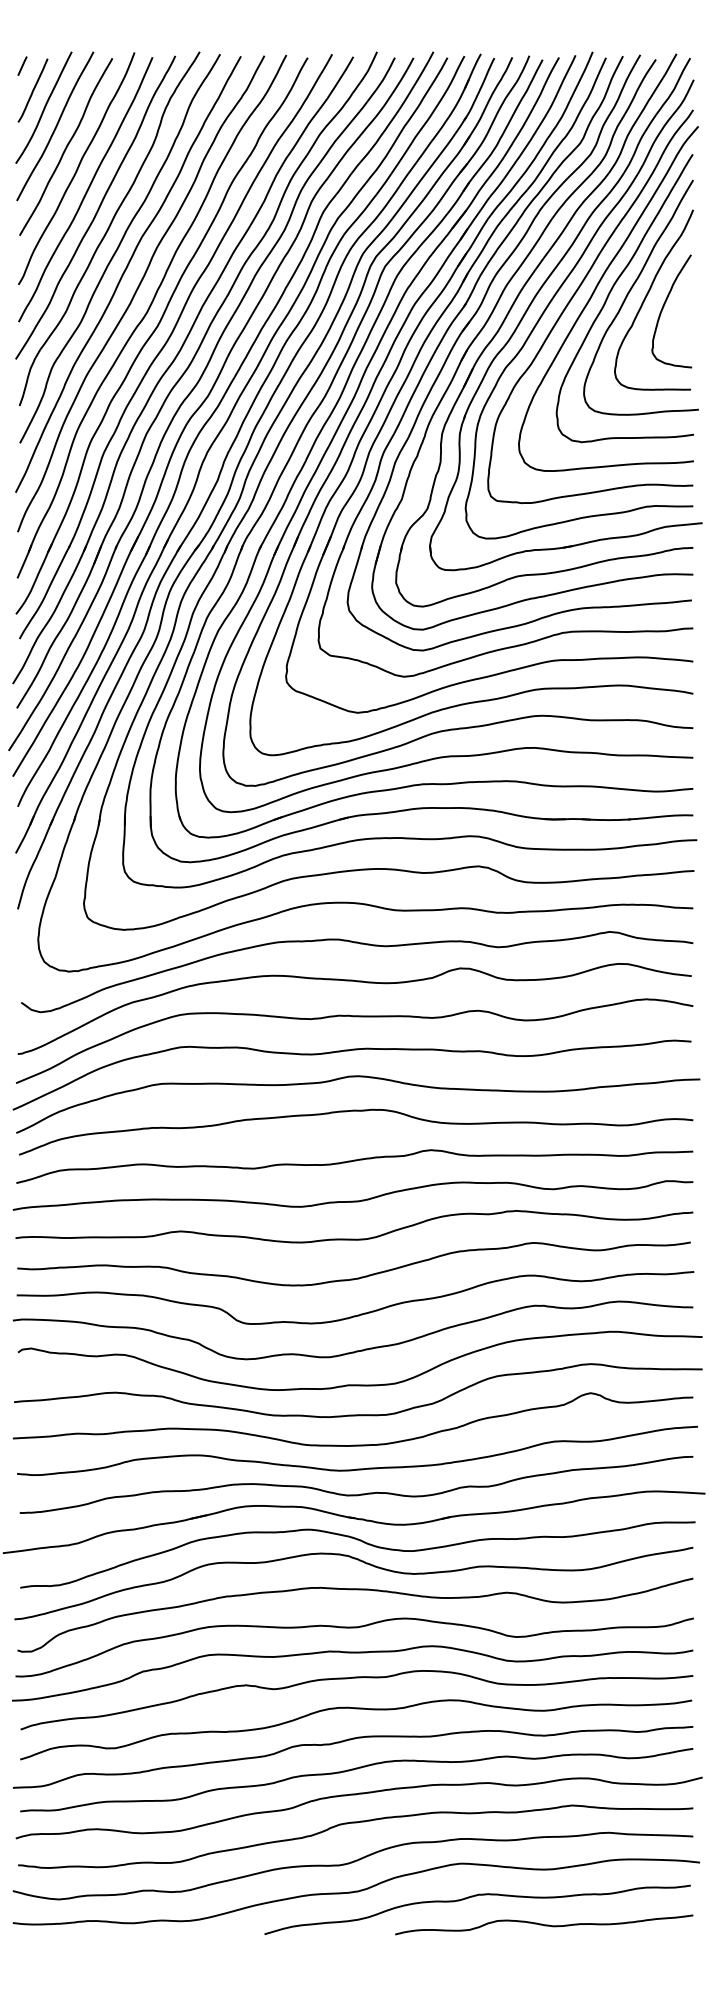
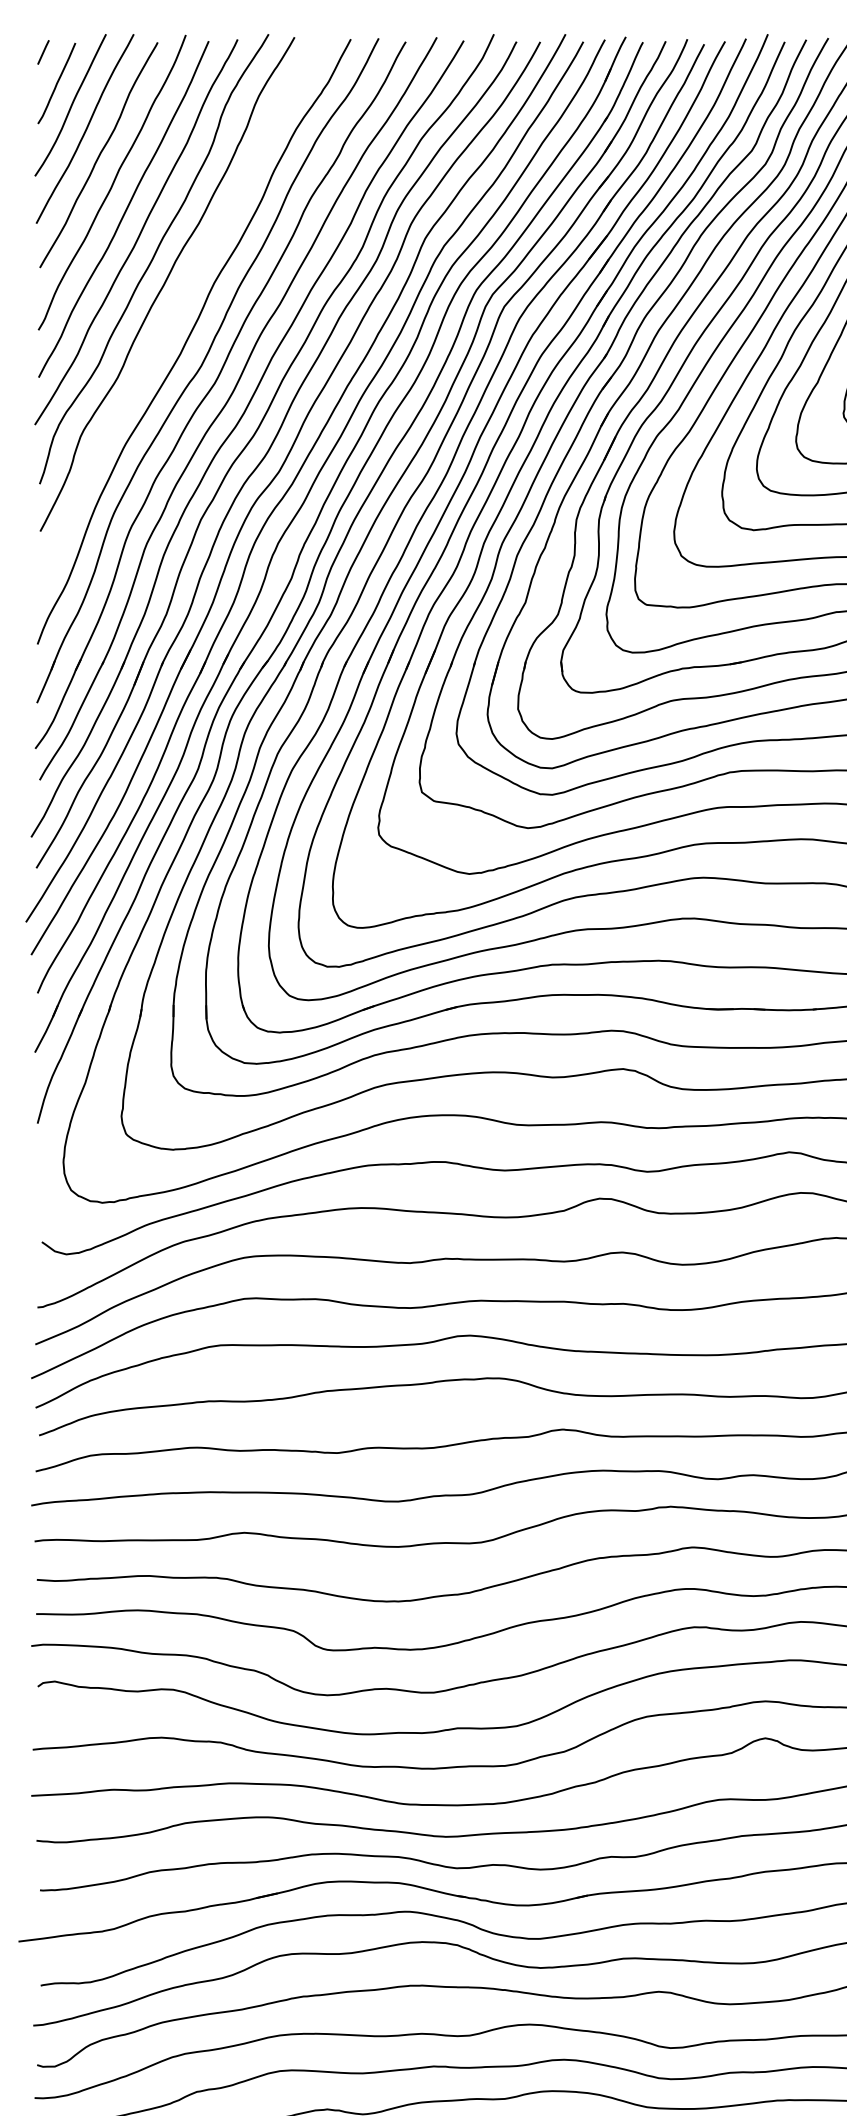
curve: (125, 272) -> (174, 314), removed

